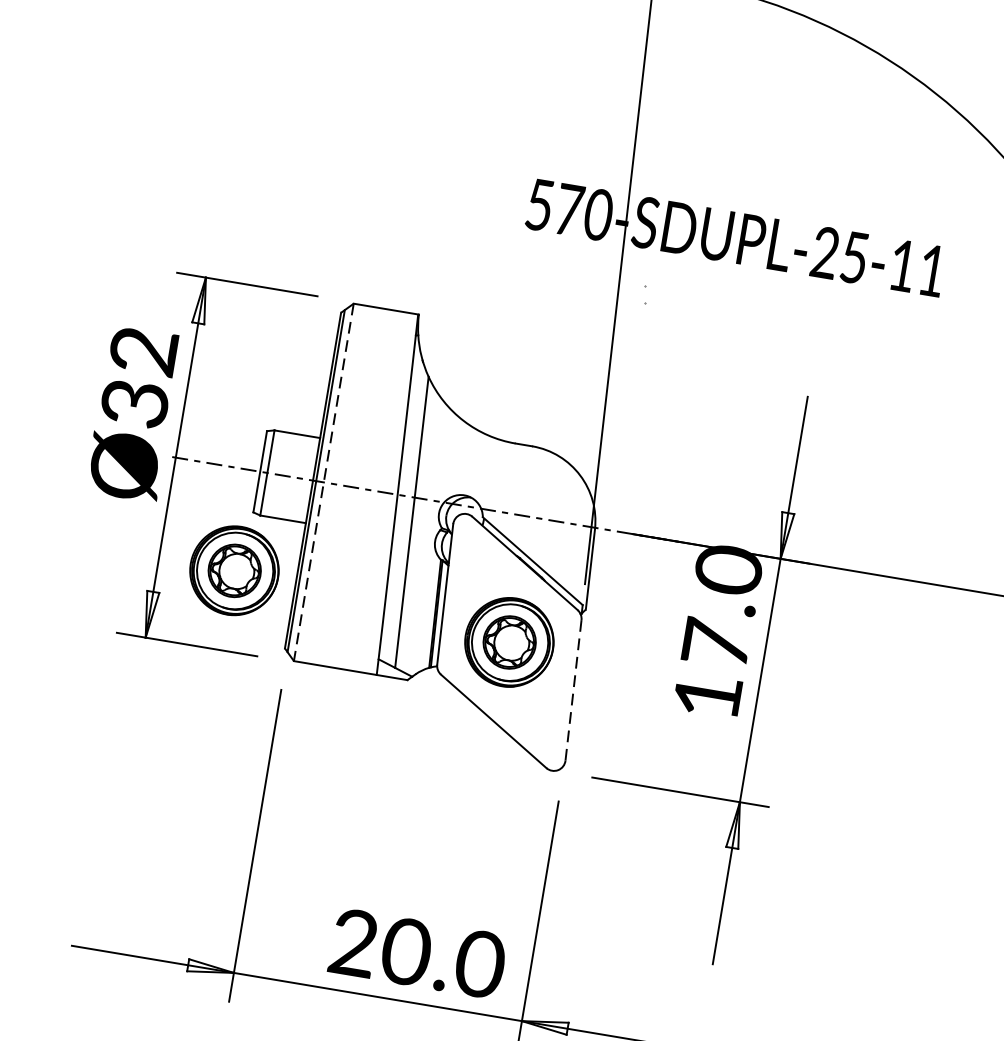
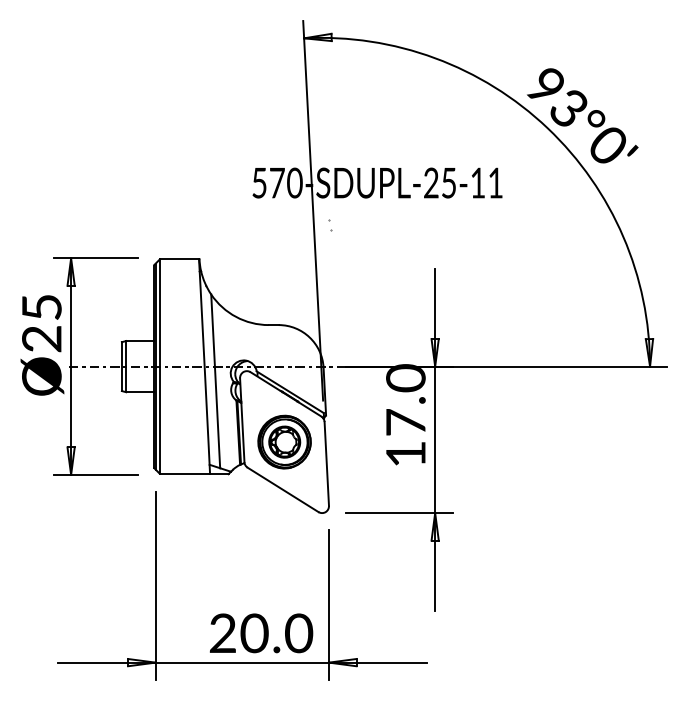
text: (138, 377) -> (41, 323), Ø32 -> Ø25
line: (324, 482) -> (160, 366), dashed -> solid
part: (234, 569) -> (116, 426), removed
line: (573, 689) -> (326, 463), dashed -> solid

